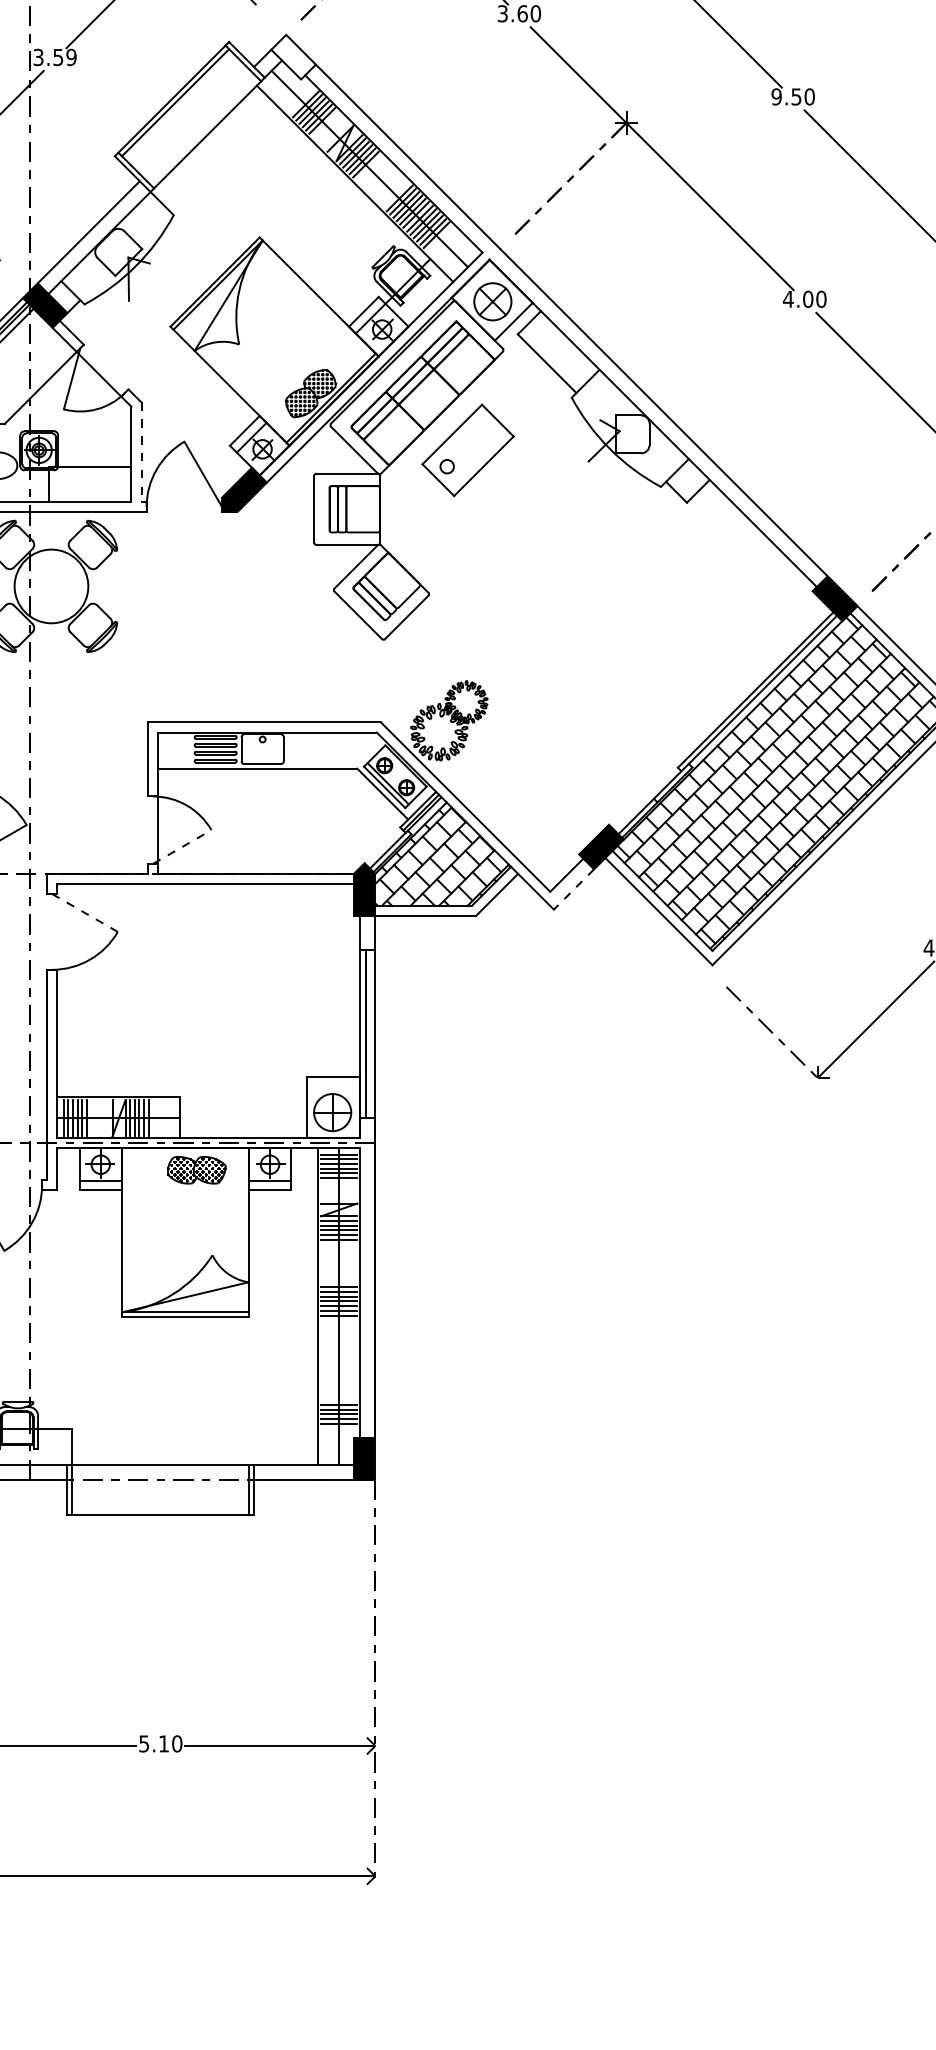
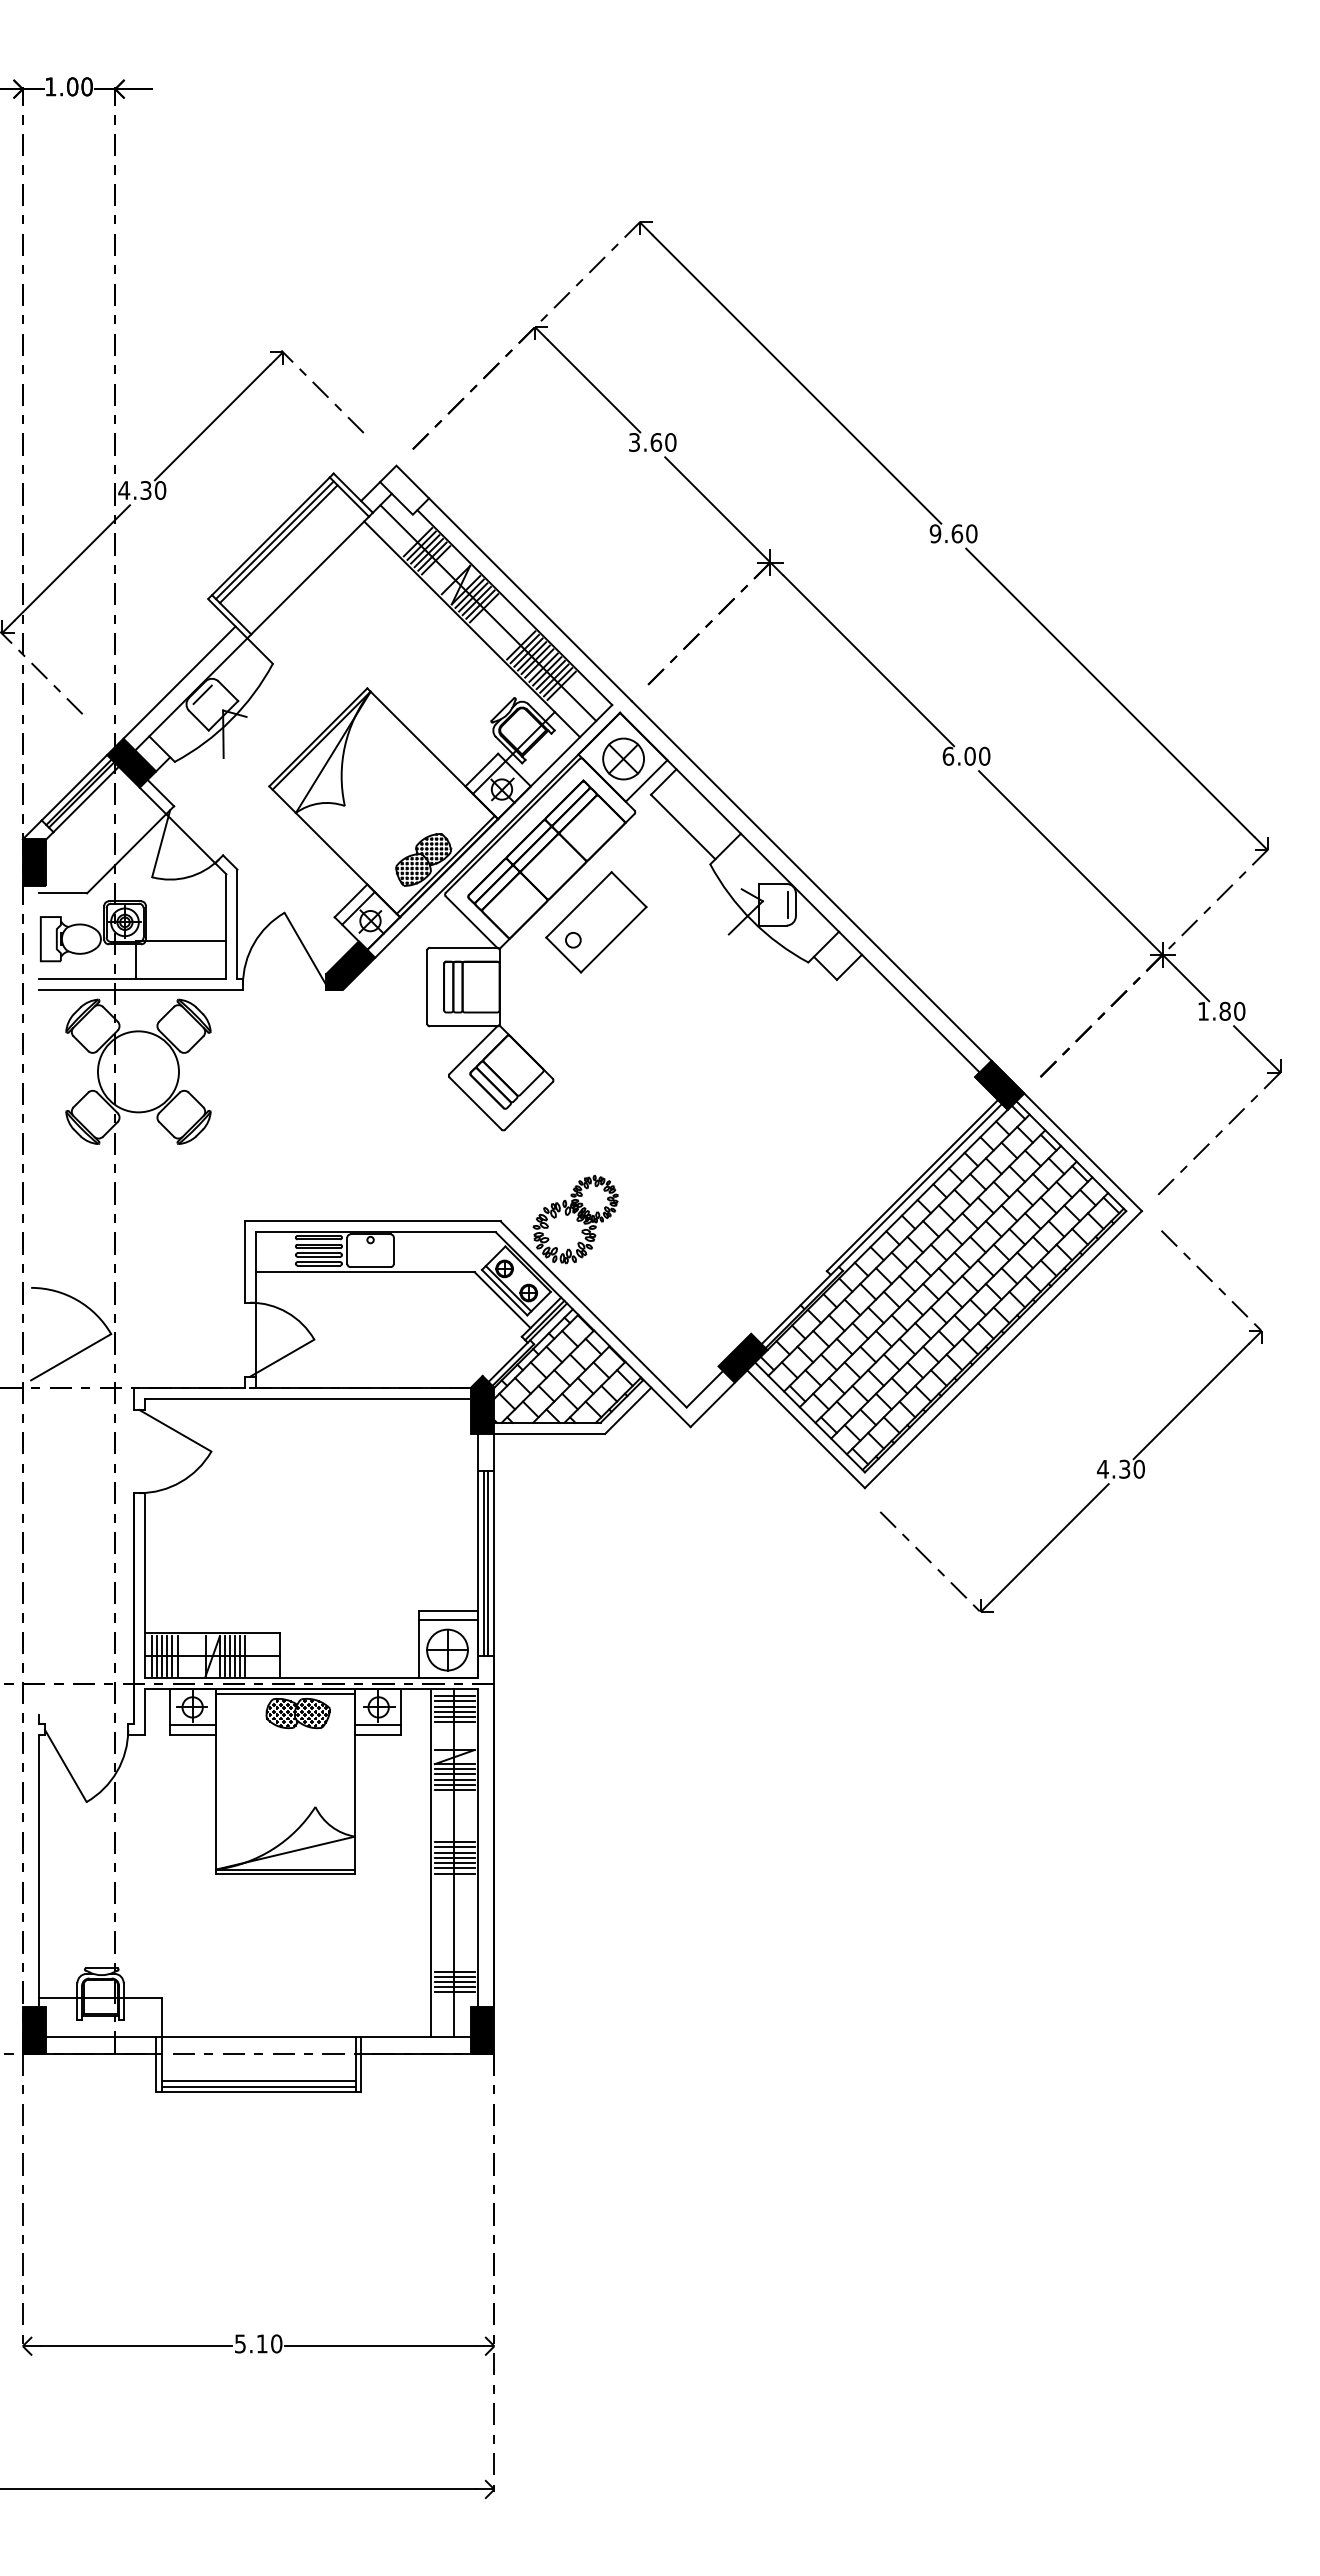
text: (55, 57) -> (142, 490), 3.59 -> 4.30
text: (796, 96) -> (957, 533), 9.50 -> 9.60
line: (178, 106) -> (278, 544), added
line: (109, 243) -> (202, 694), added
text: (788, 298) -> (948, 755), 4.00 -> 6.00
line: (642, 434) -> (788, 904), added
line: (141, 452) -> (237, 924), dashed -> solid
line: (182, 847) -> (282, 1358), dashed -> solid
line: (573, 890) -> (712, 1405), dashed -> solid
line: (85, 912) -> (175, 1430), dashed -> solid
line: (369, 1032) -> (487, 1562), added
line: (332, 1085) -> (447, 1620), added
line: (185, 1152) -> (285, 1693), added
line: (160, 1505) -> (258, 2081), added
line: (160, 1509) -> (258, 2086), added

